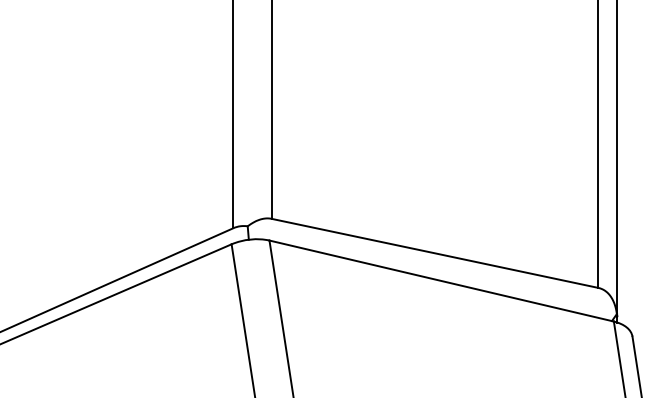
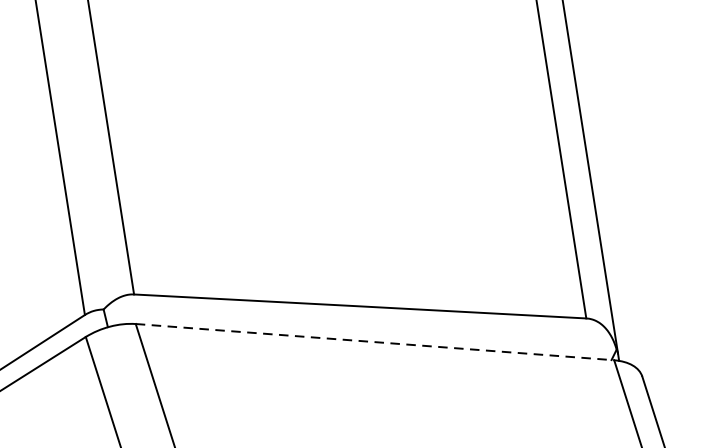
line: (441, 281) -> (374, 342), solid -> dashed

